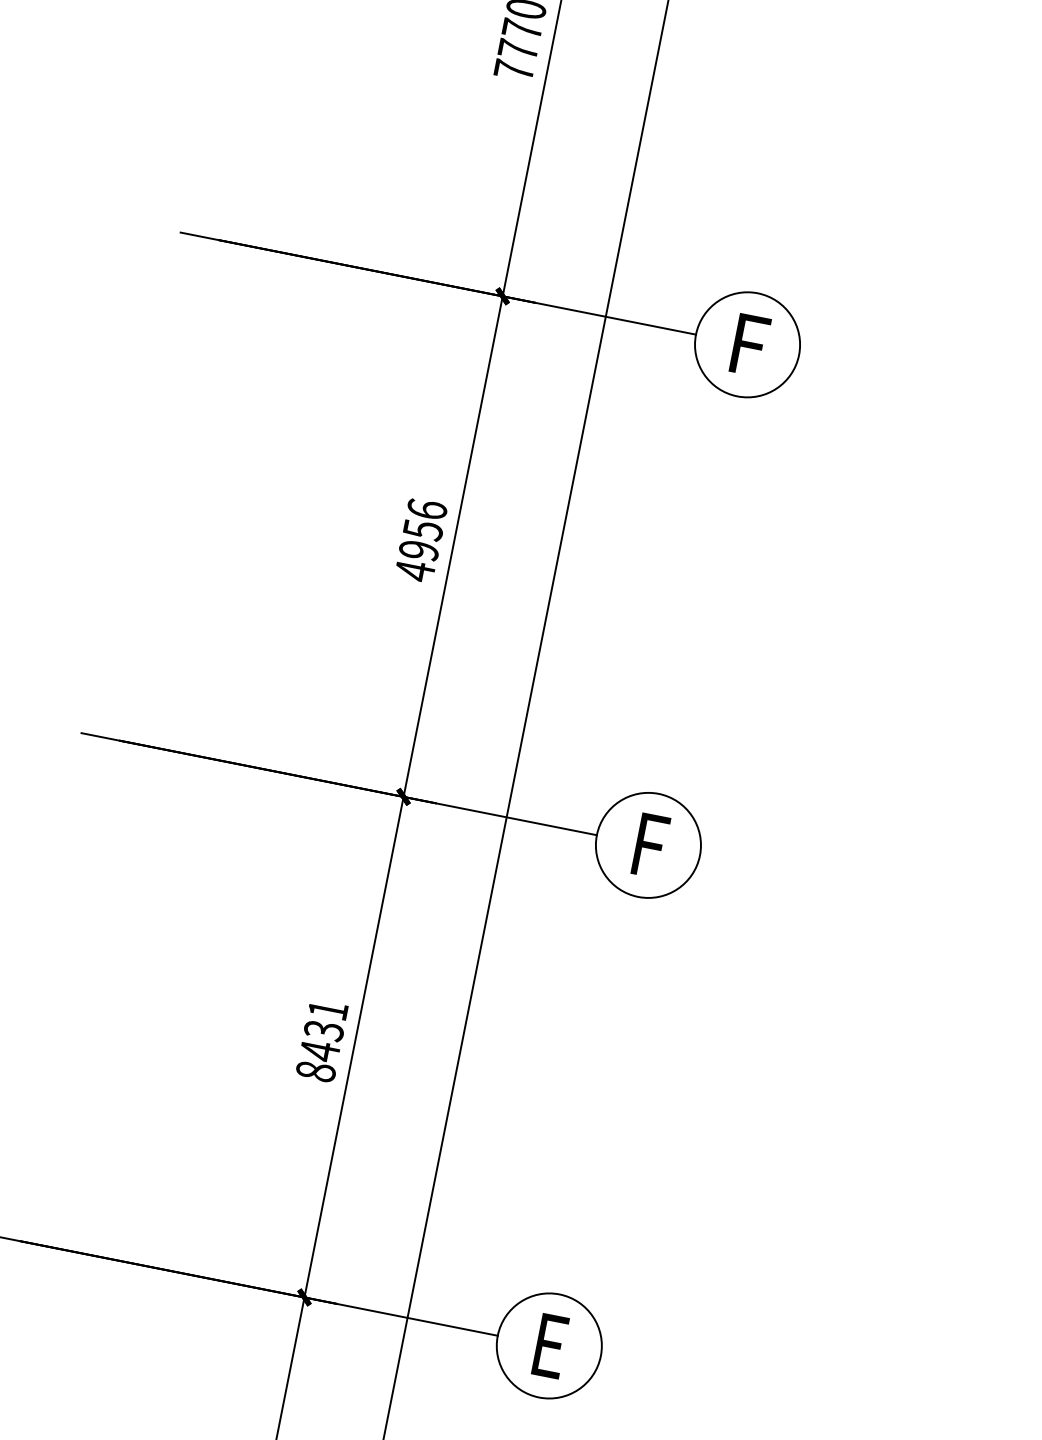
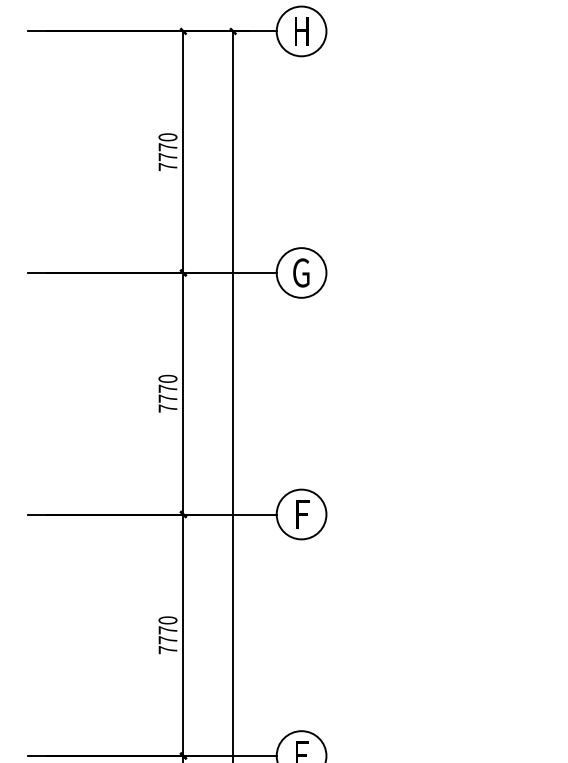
text: (747, 343) -> (301, 272), F -> G
text: (420, 539) -> (167, 393), 4956 -> 7770
text: (320, 1041) -> (167, 635), 8431 -> 7770

